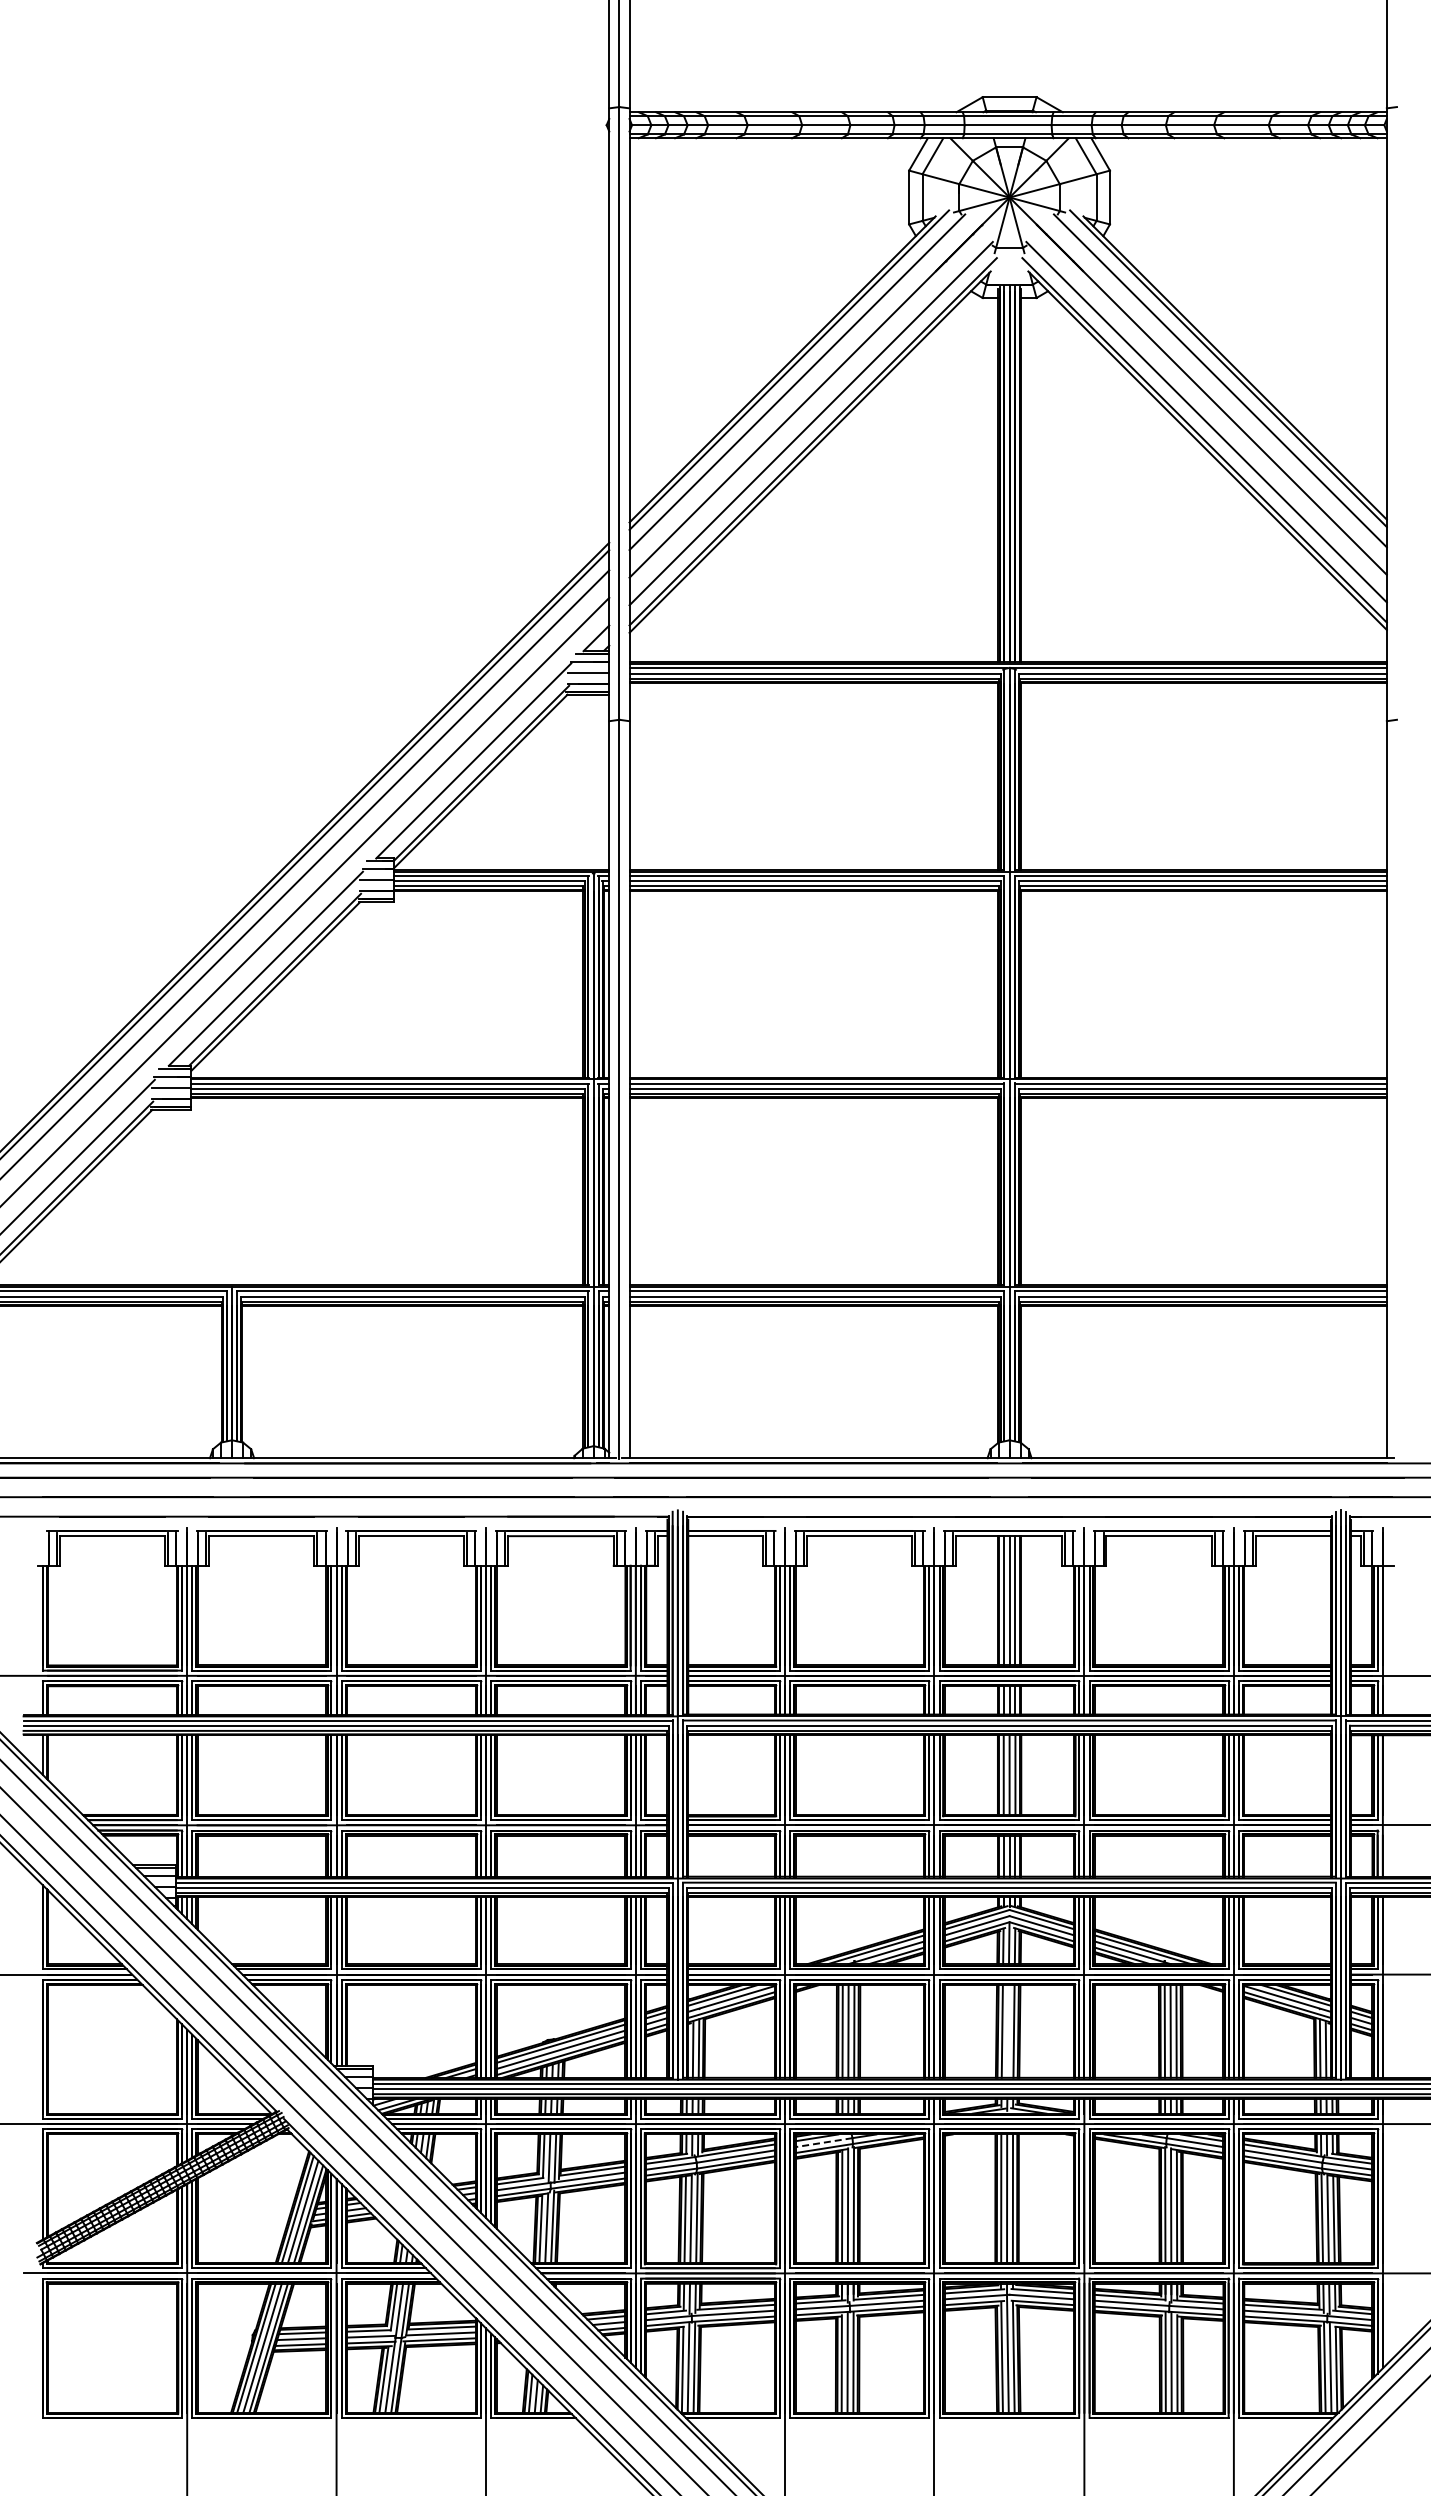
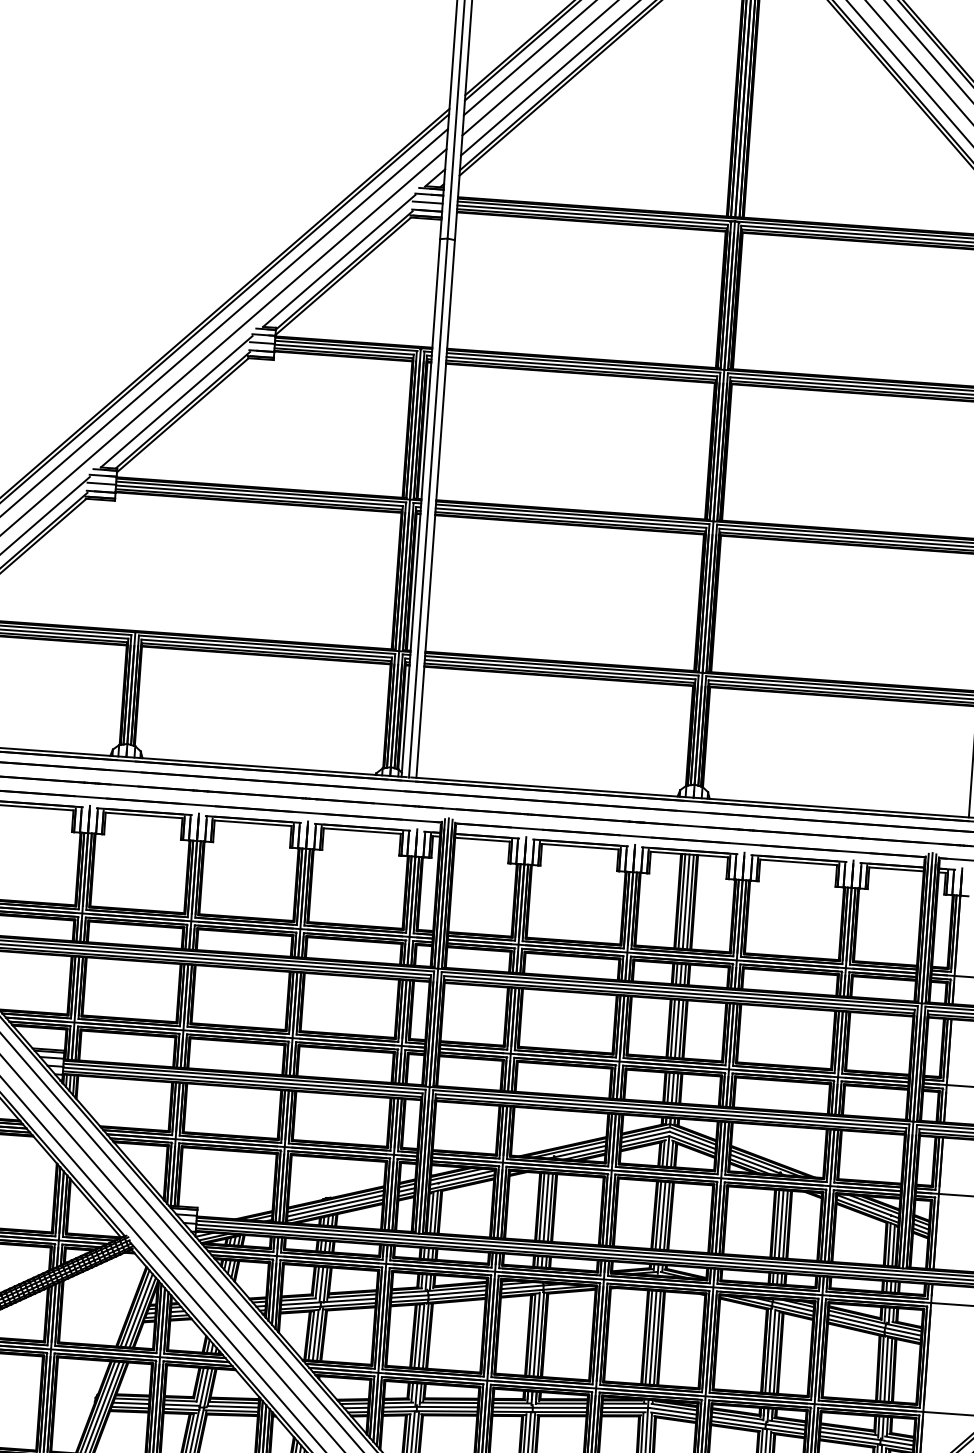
line: (1007, 2030) -> (662, 1215), added
line: (824, 2142) -> (522, 1287), dashed -> solid

